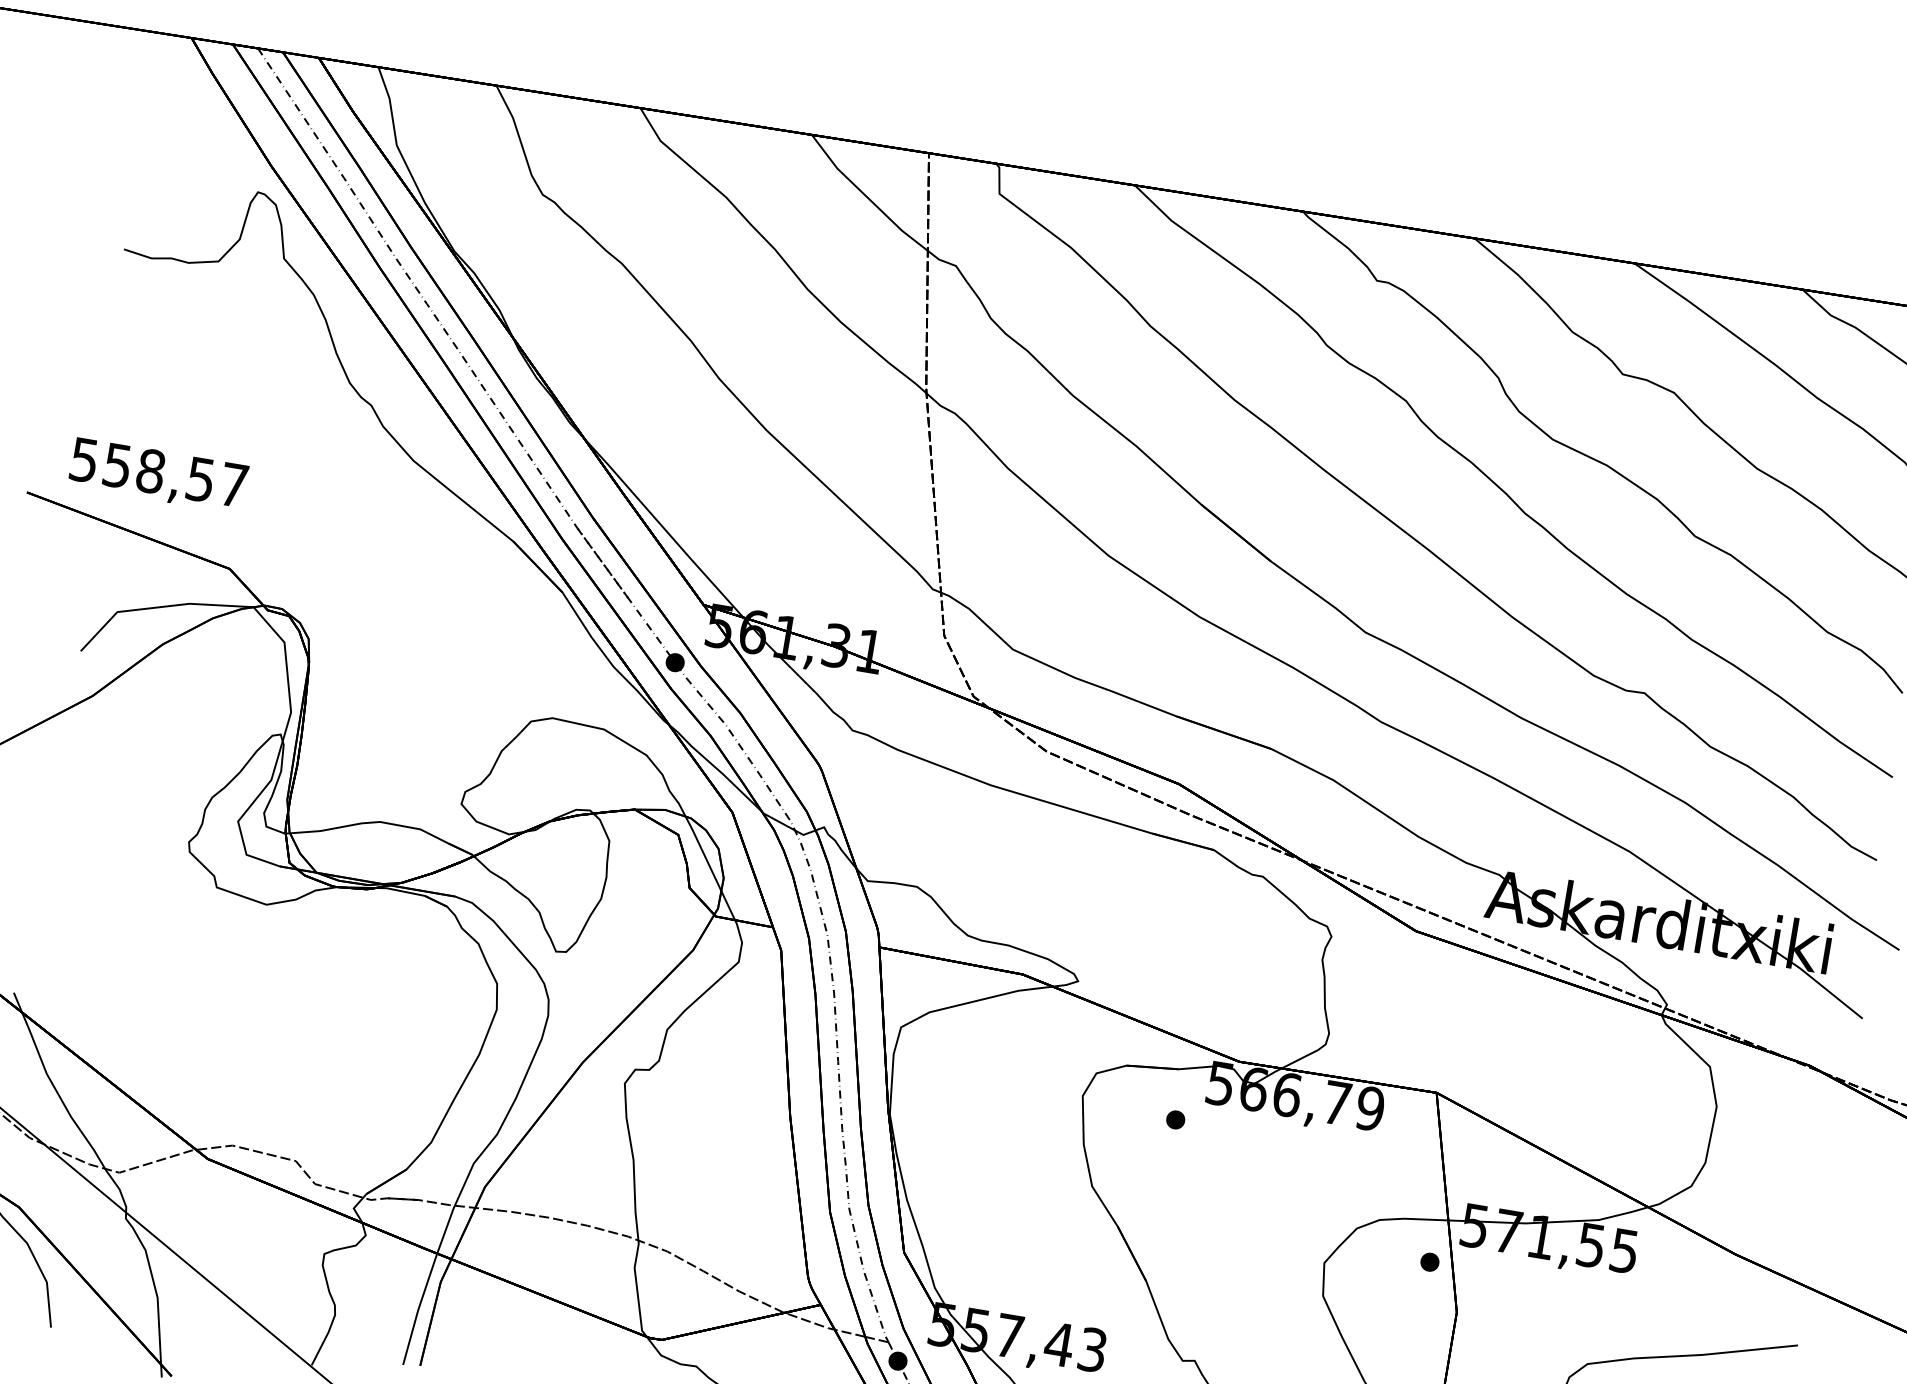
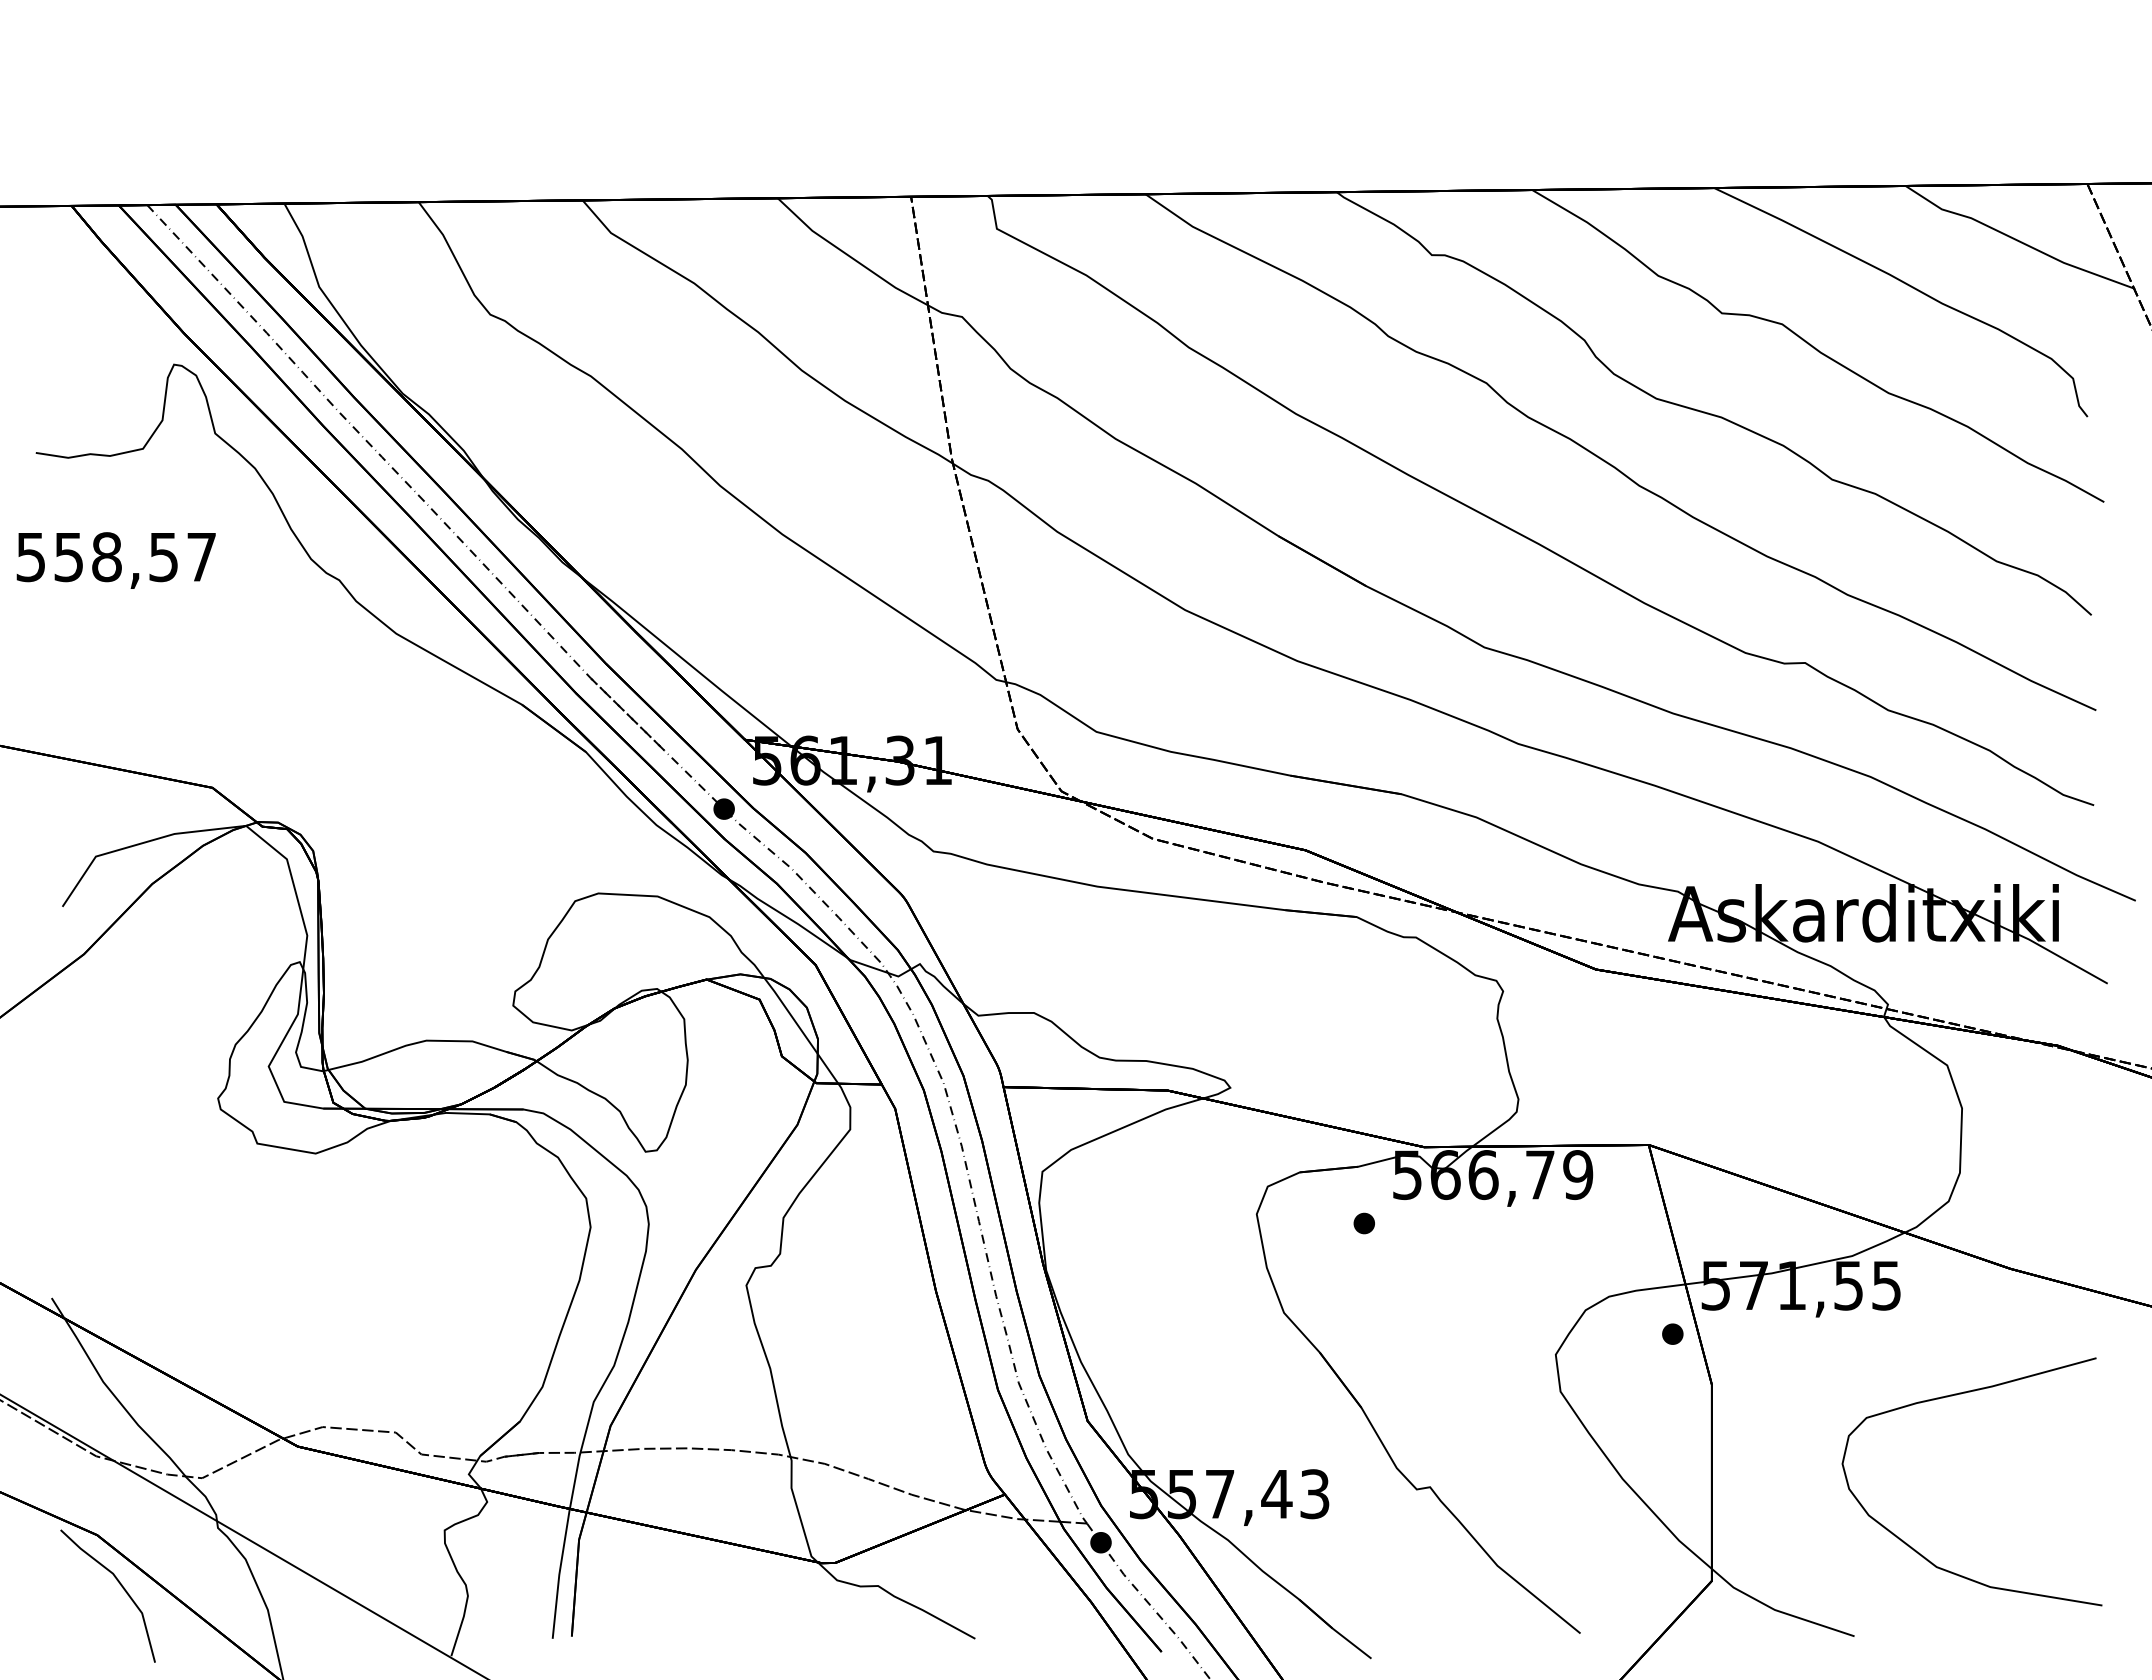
text: (157, 475) -> (115, 560), moved

